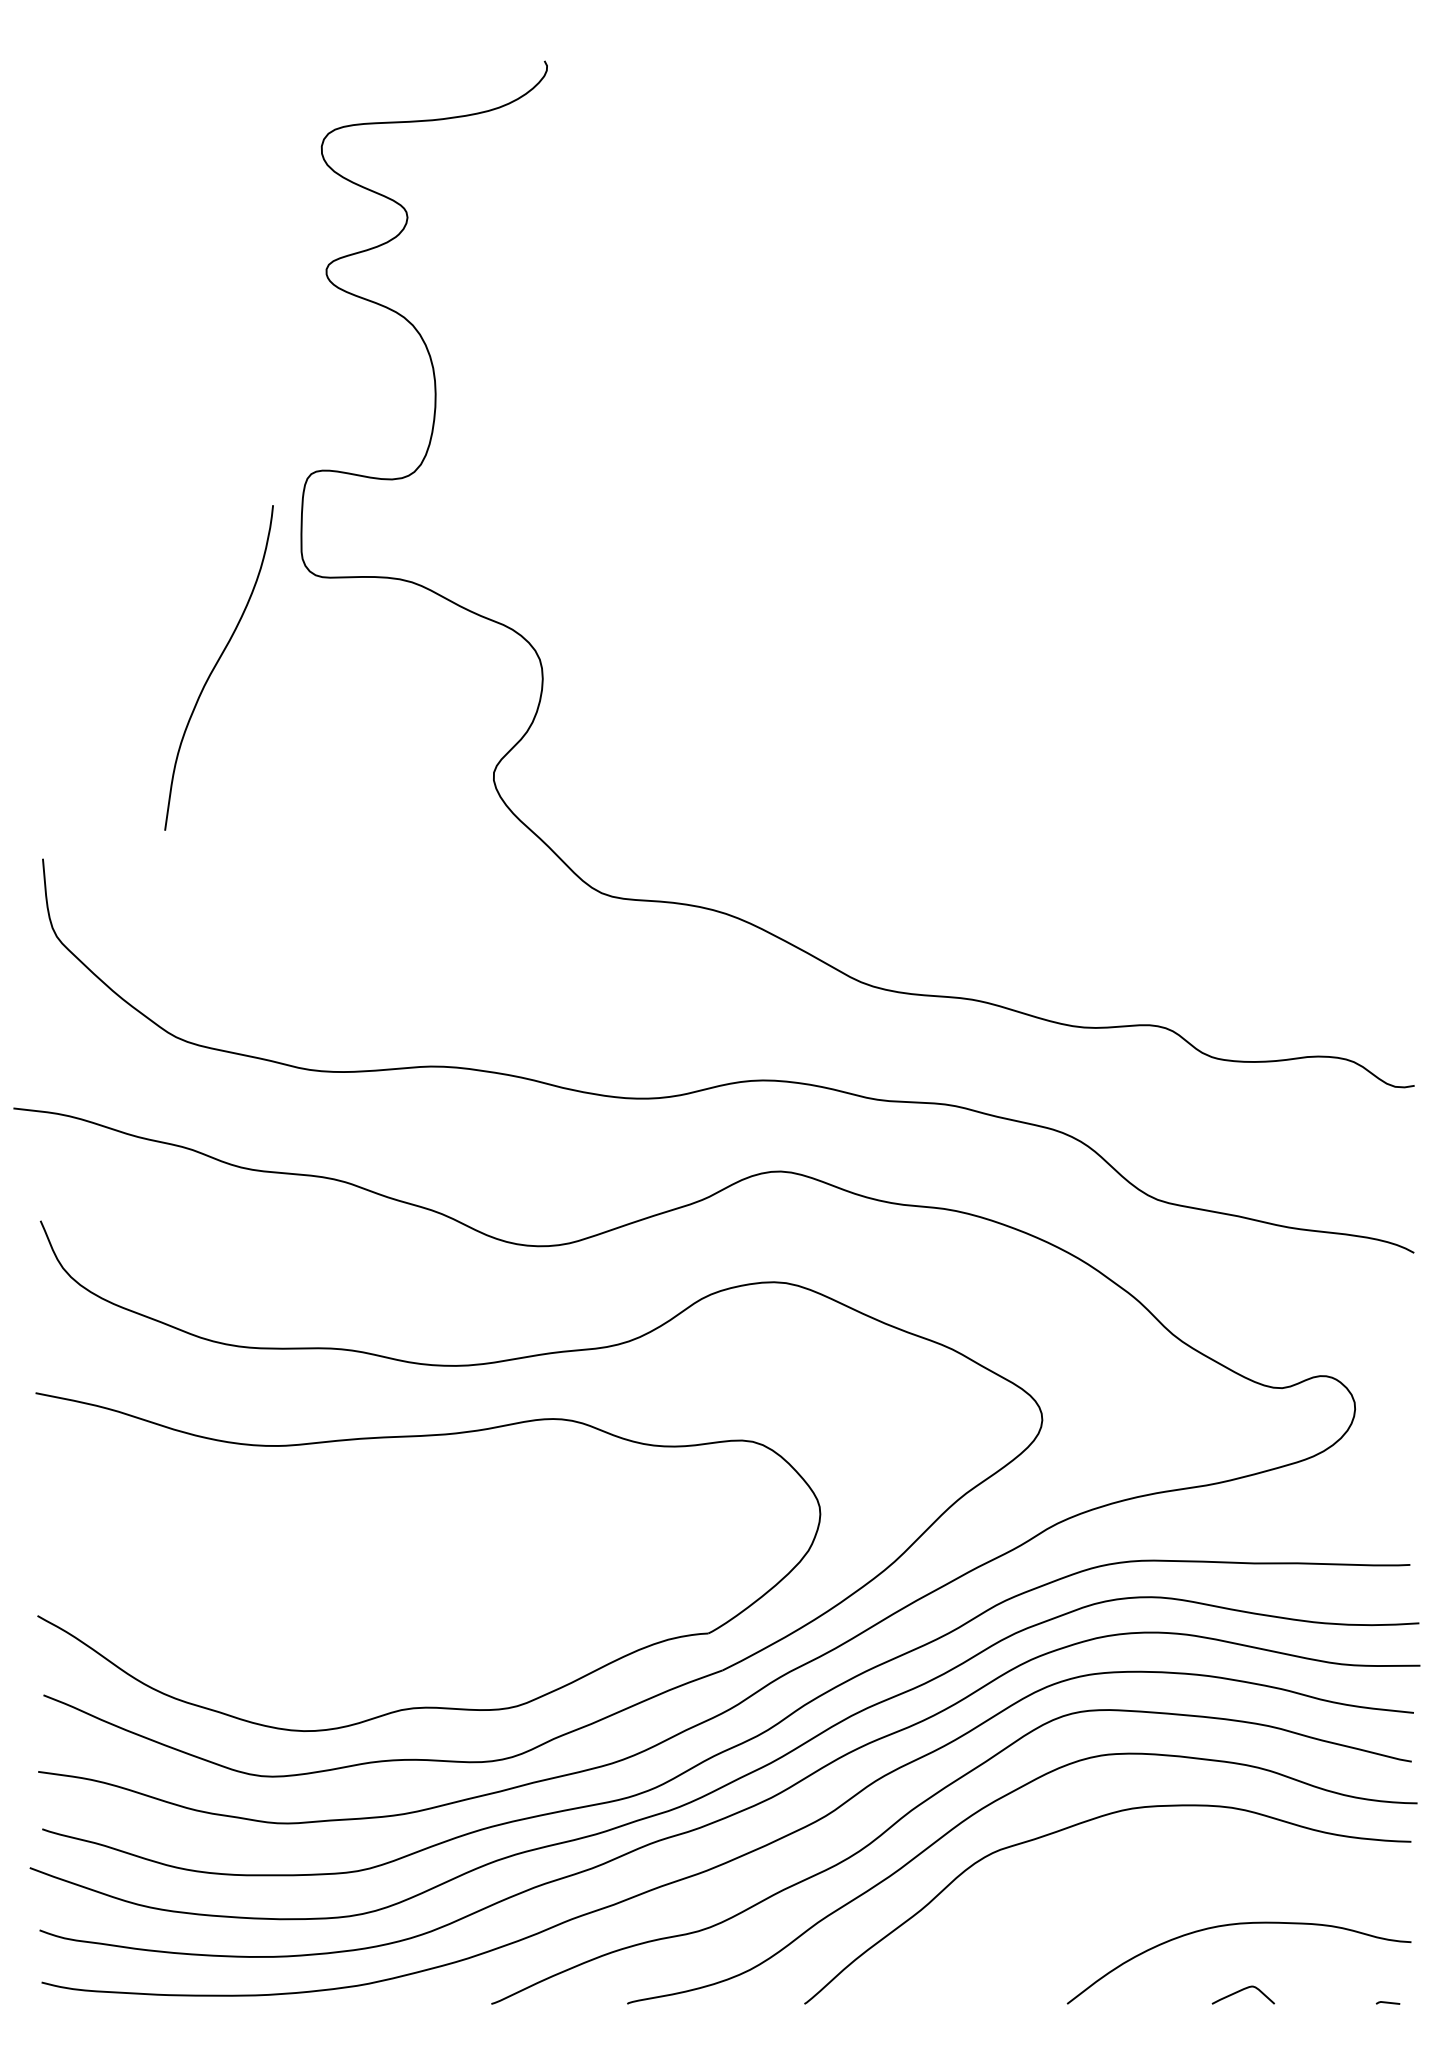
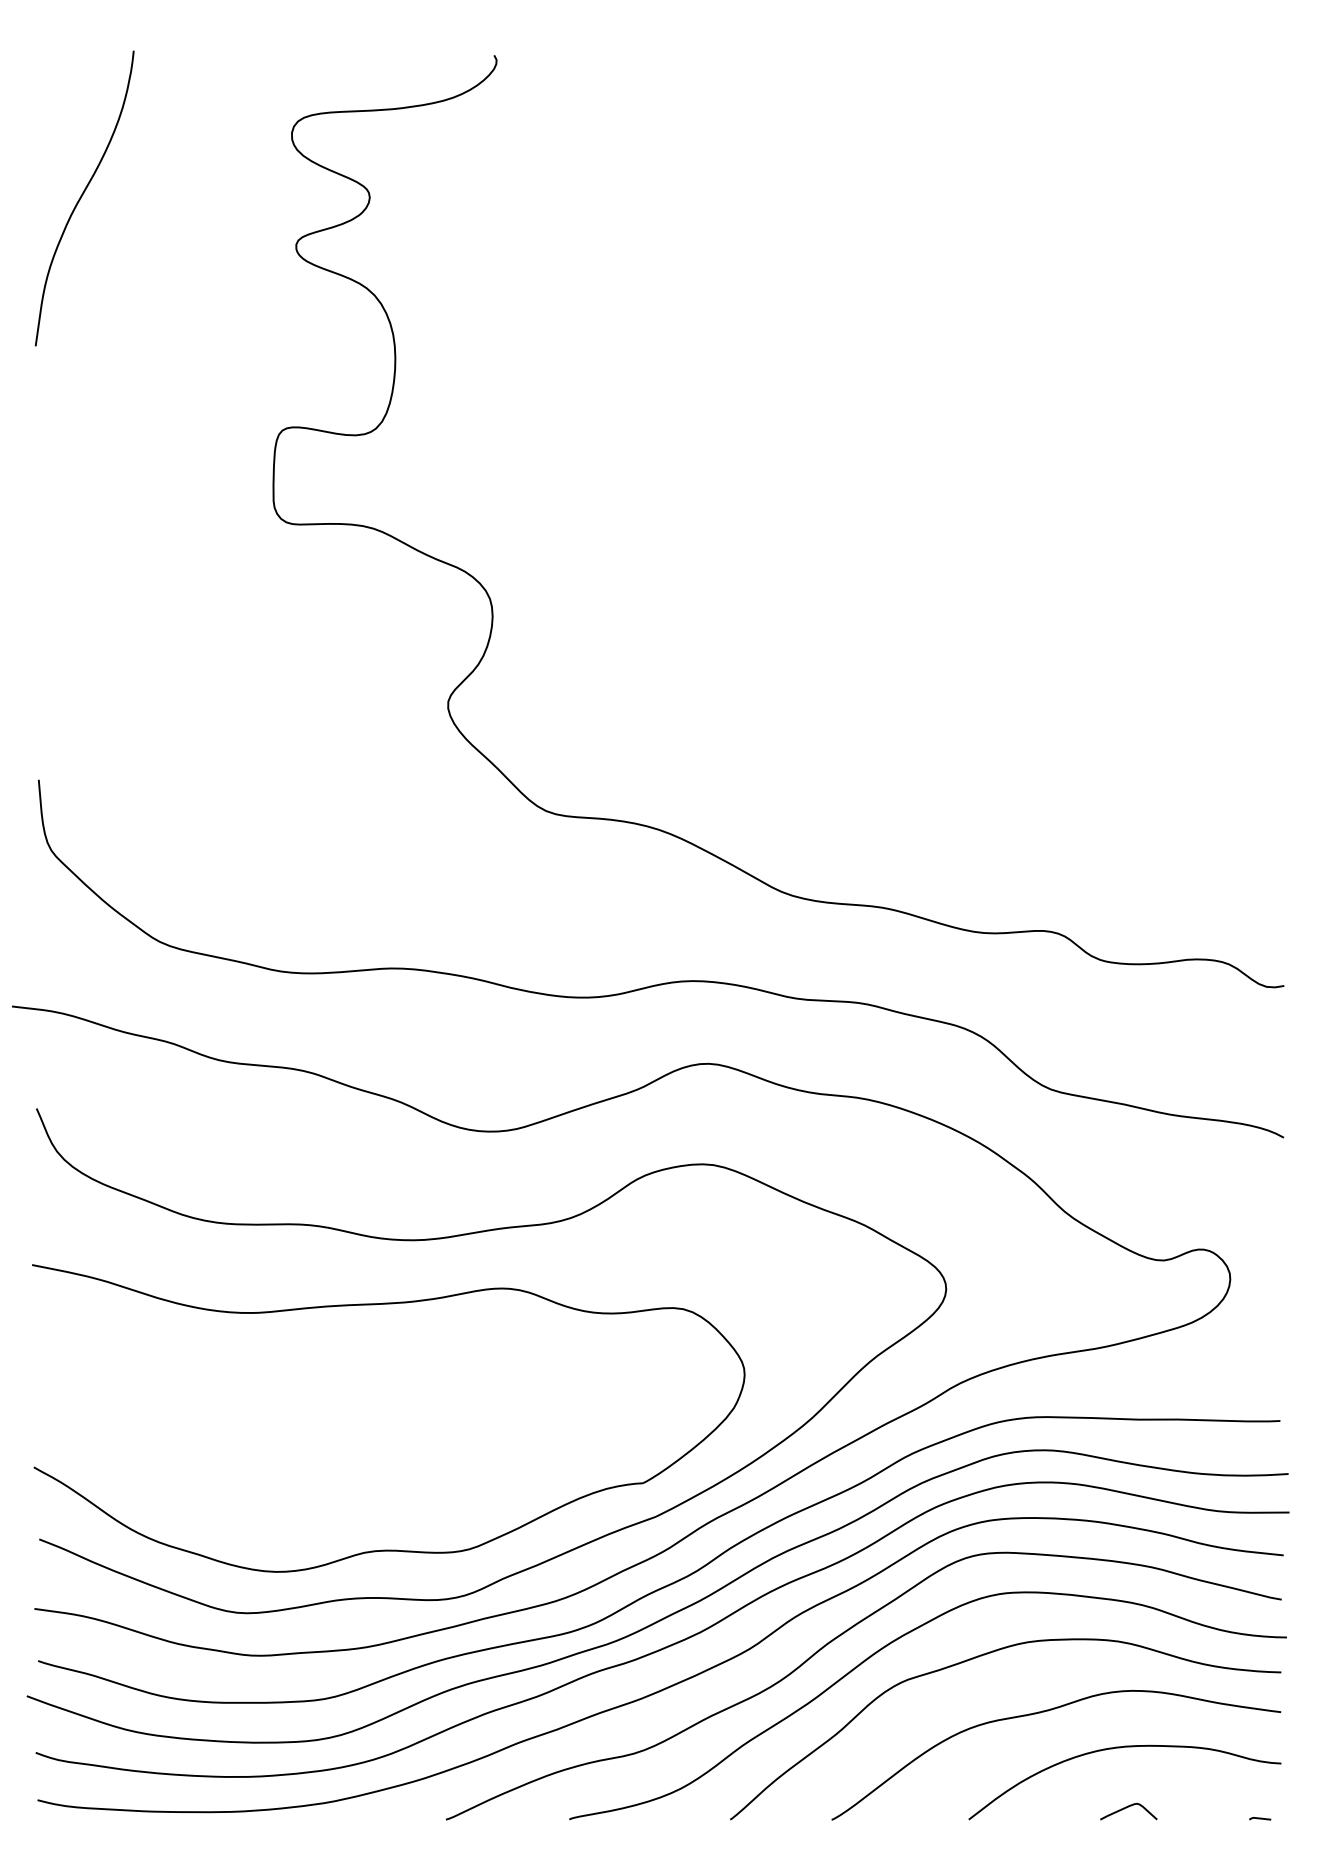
curve: (216, 665) -> (82, 196), moved
curve: (1150, 1885) -> (1044, 1712), added

